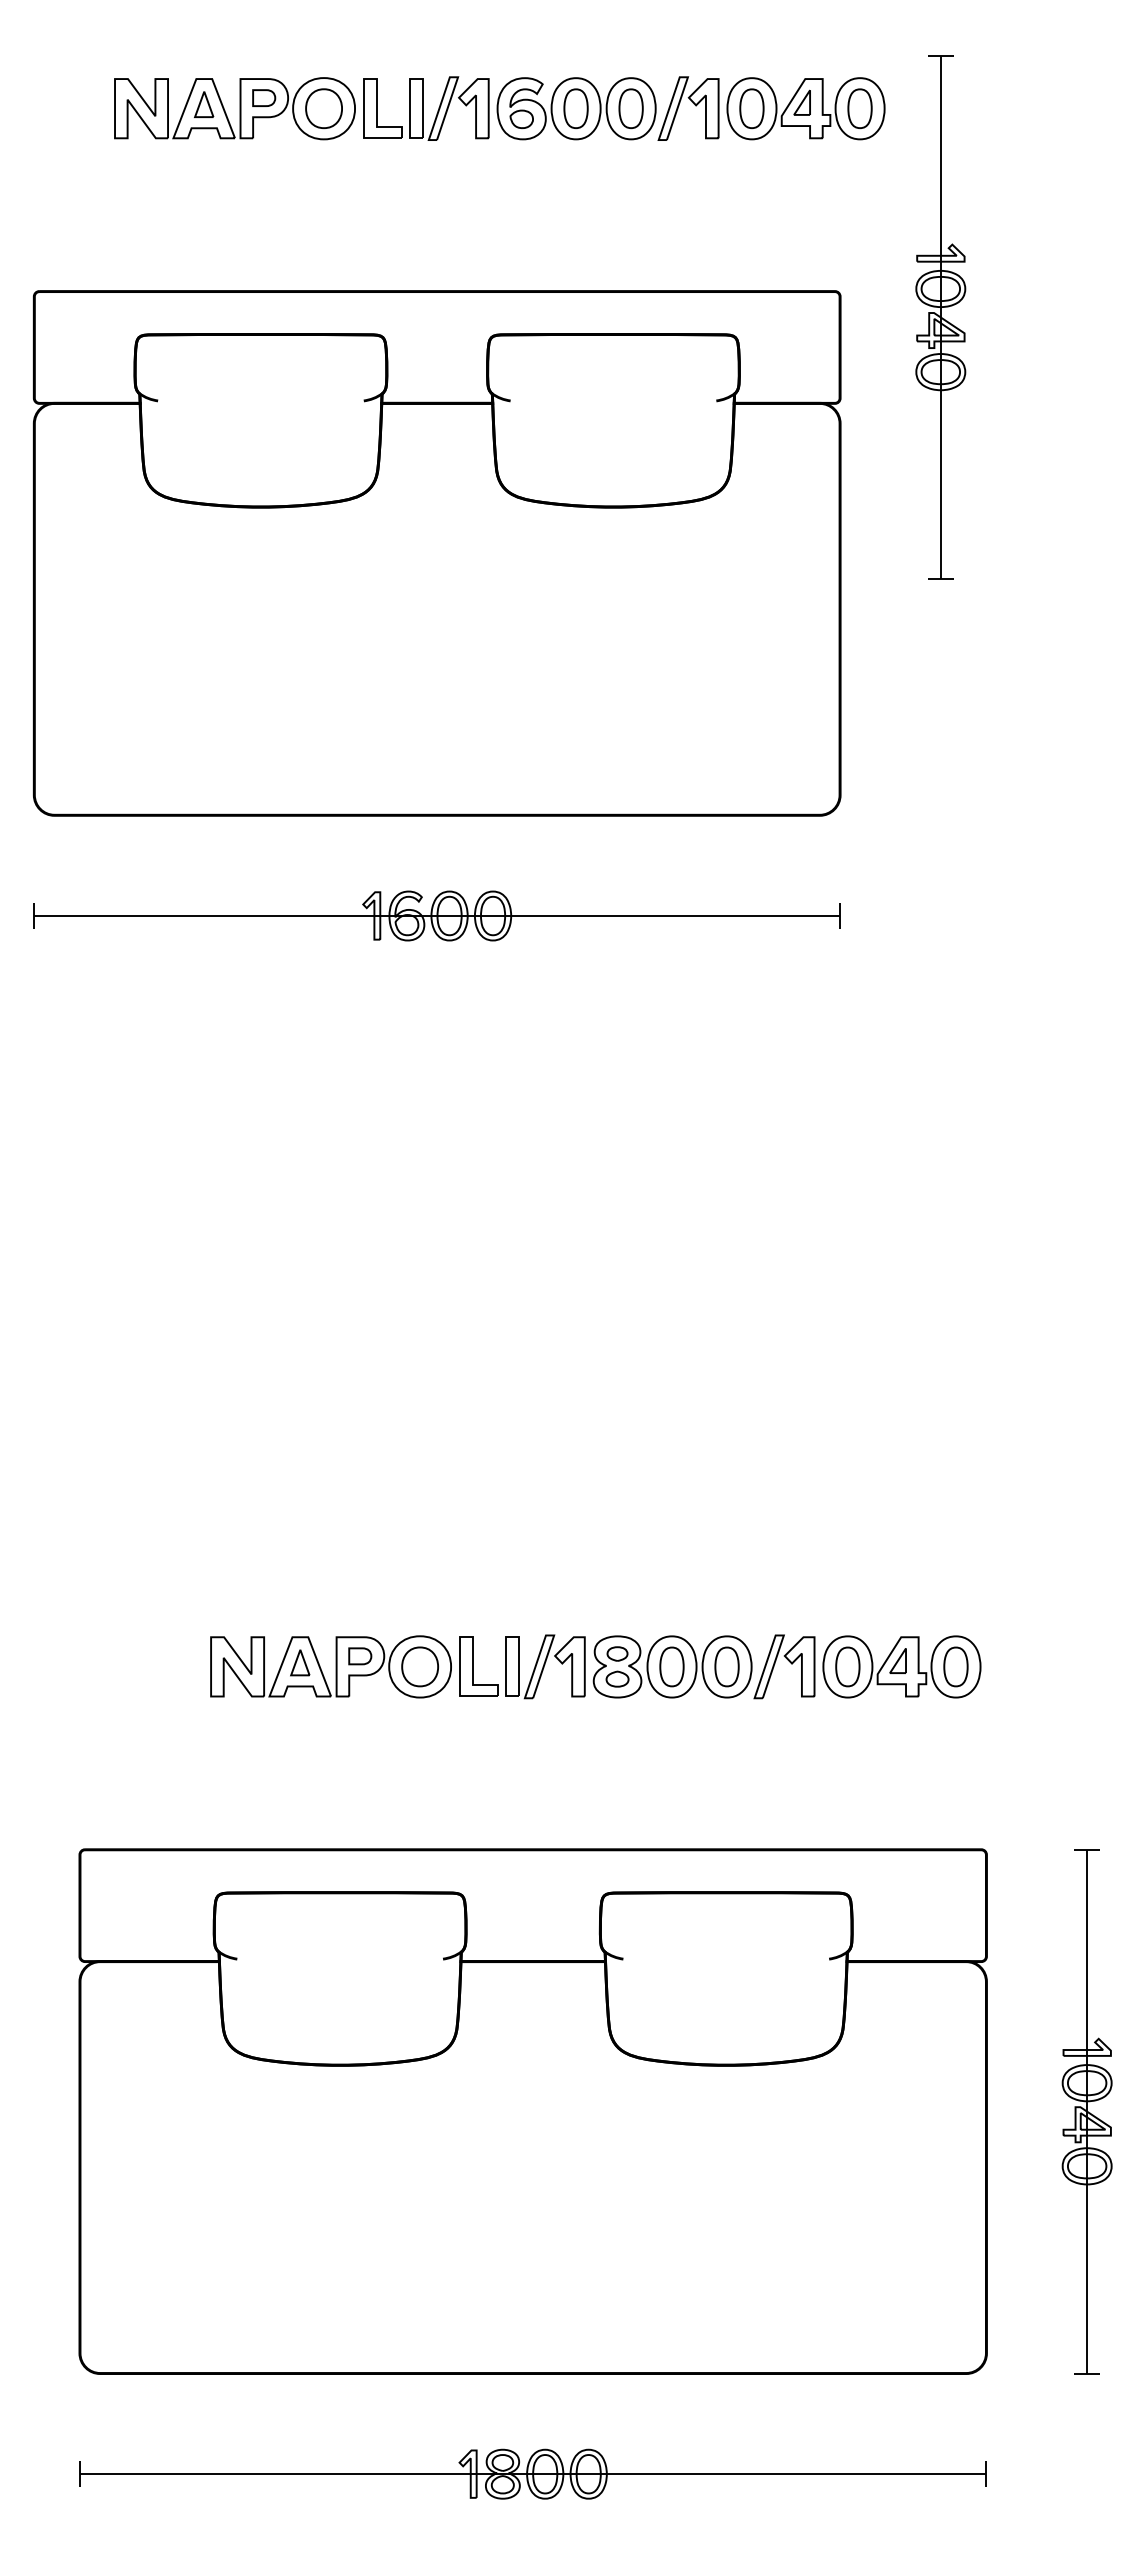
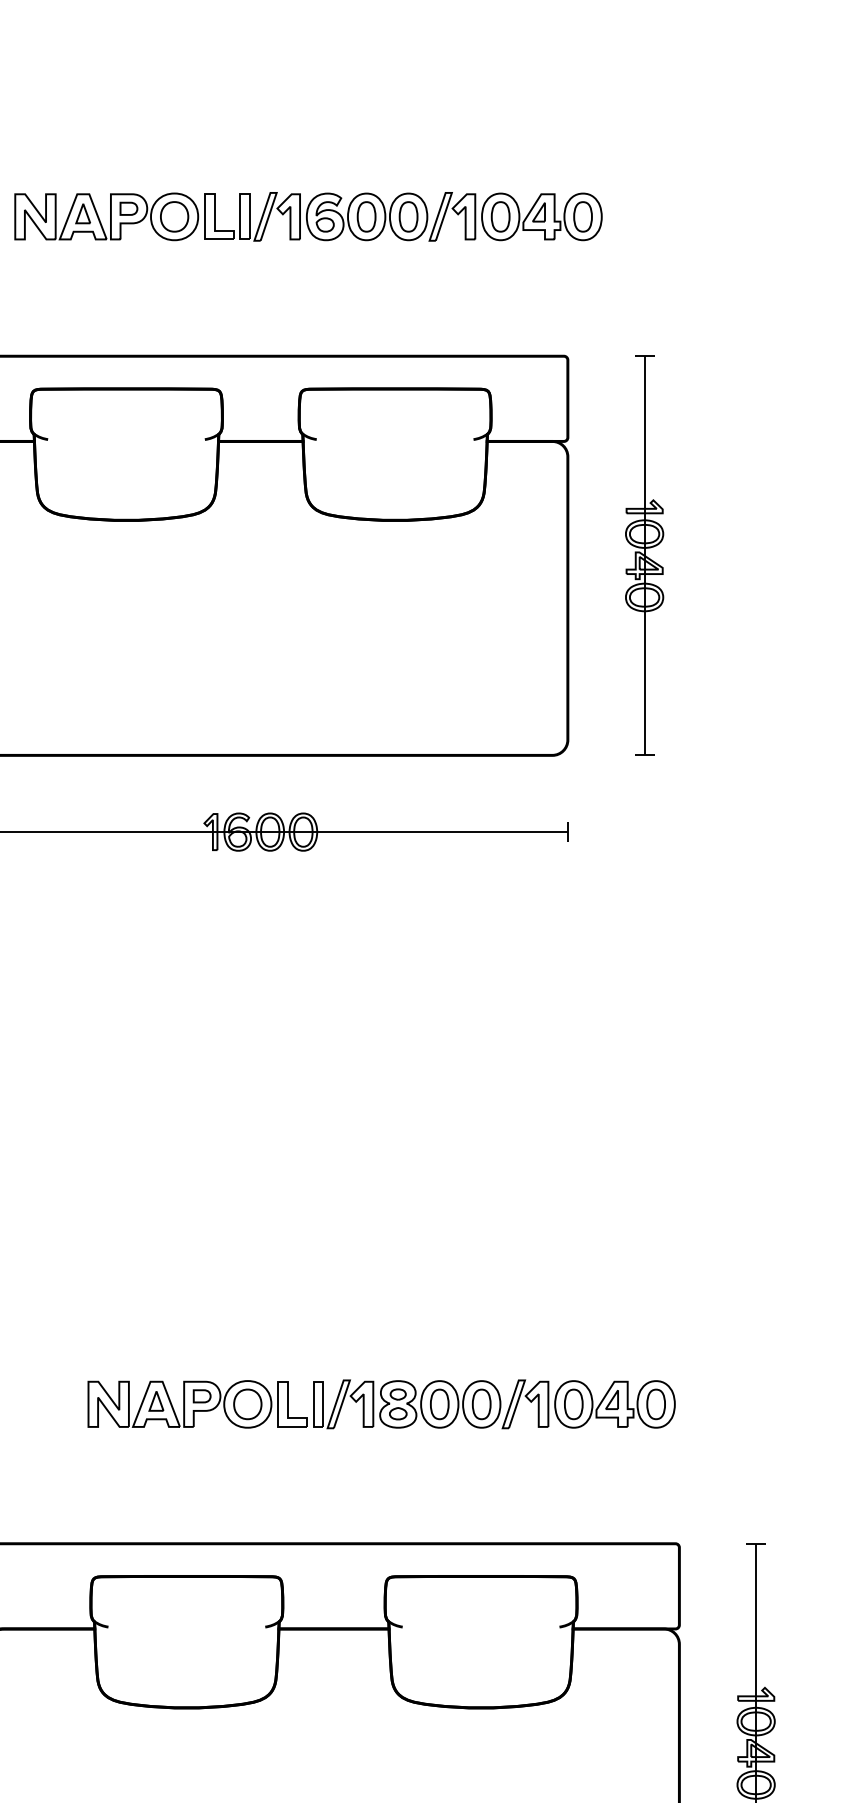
part: (940, 317) -> (644, 555), moved

